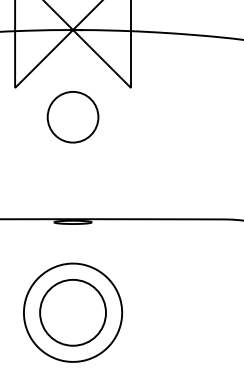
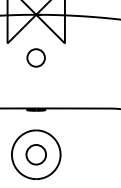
circle: (71, 116) -> (35, 57), size x0.7
circle: (71, 312) -> (35, 154), size x0.6

